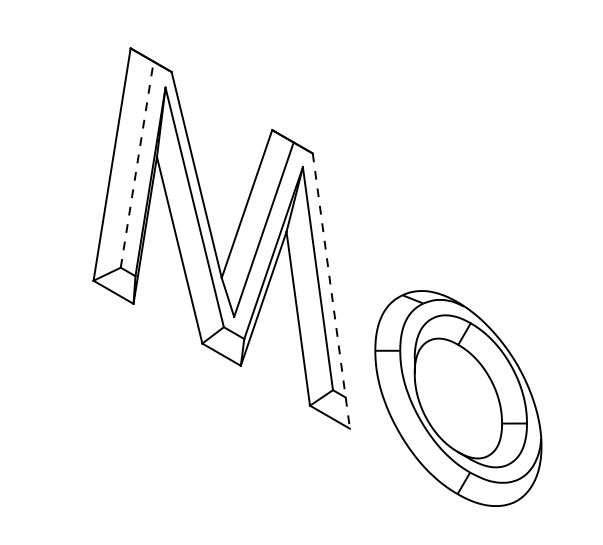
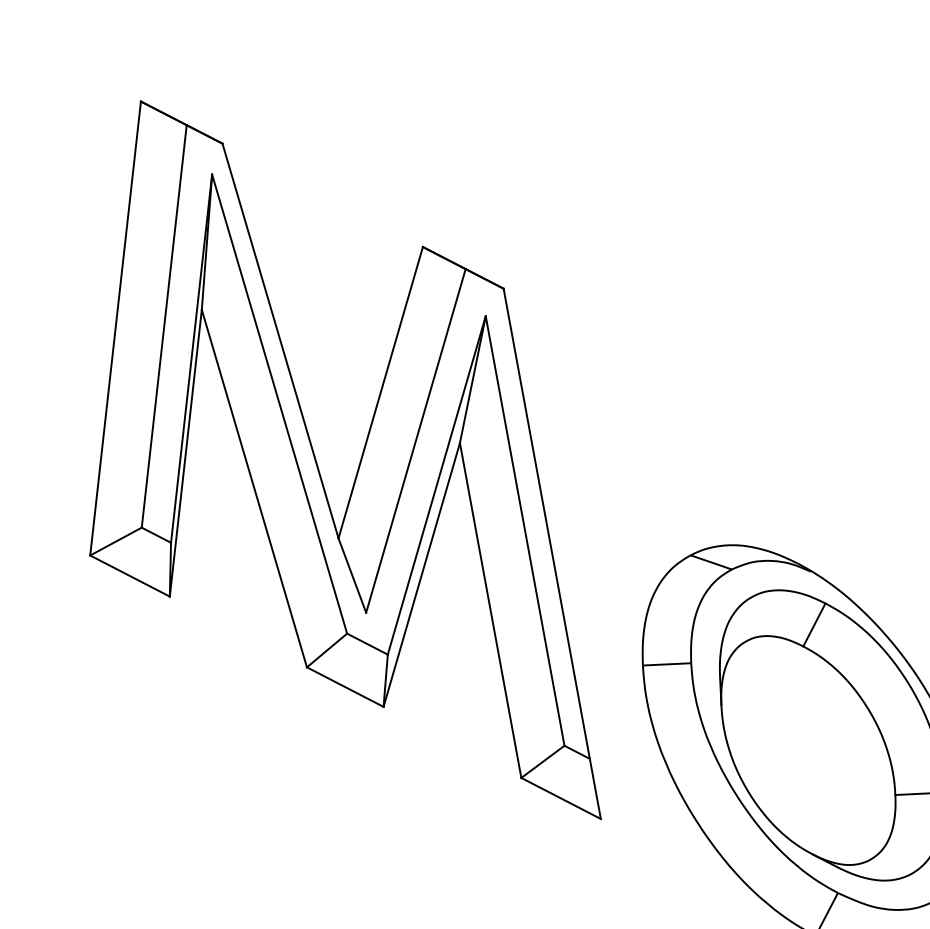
line: (137, 164) -> (164, 326), dashed -> solid
line: (331, 291) -> (552, 554), dashed -> solid

